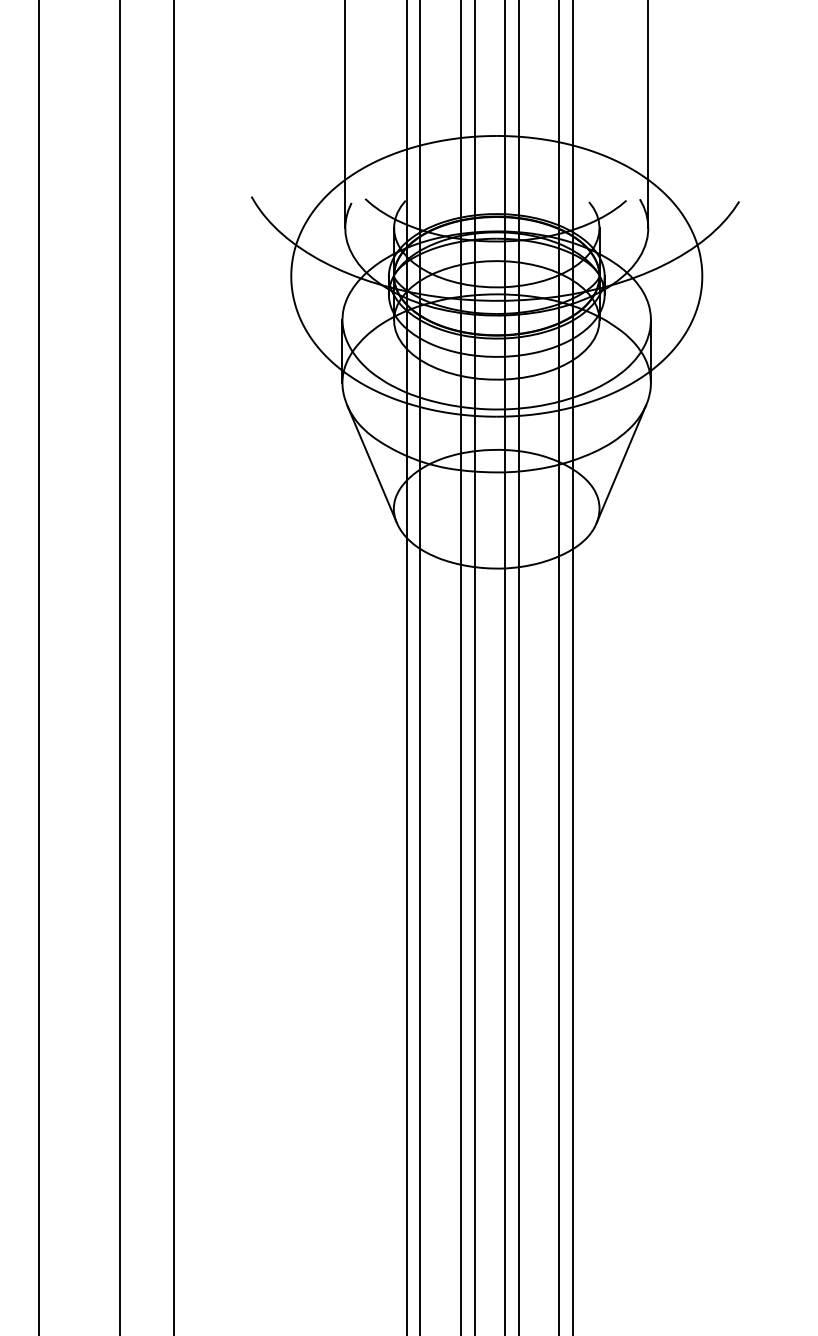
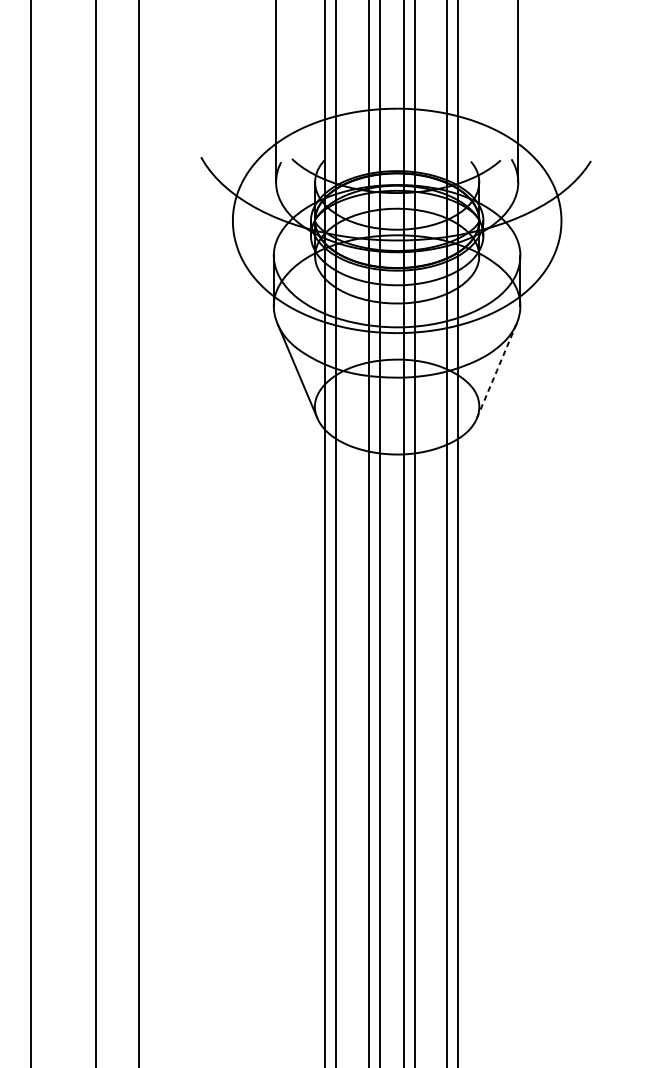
line: (621, 463) -> (496, 370), solid -> dashed

